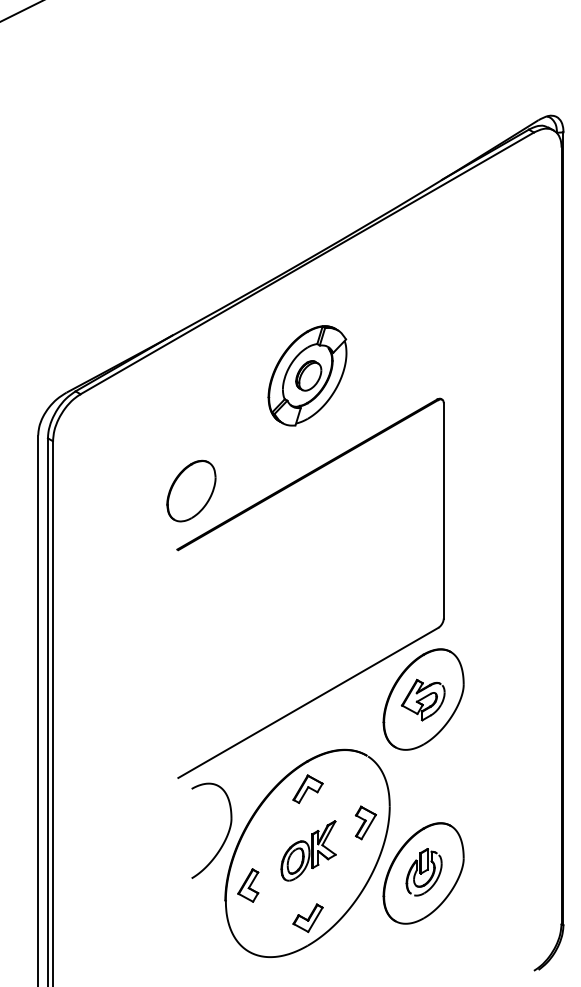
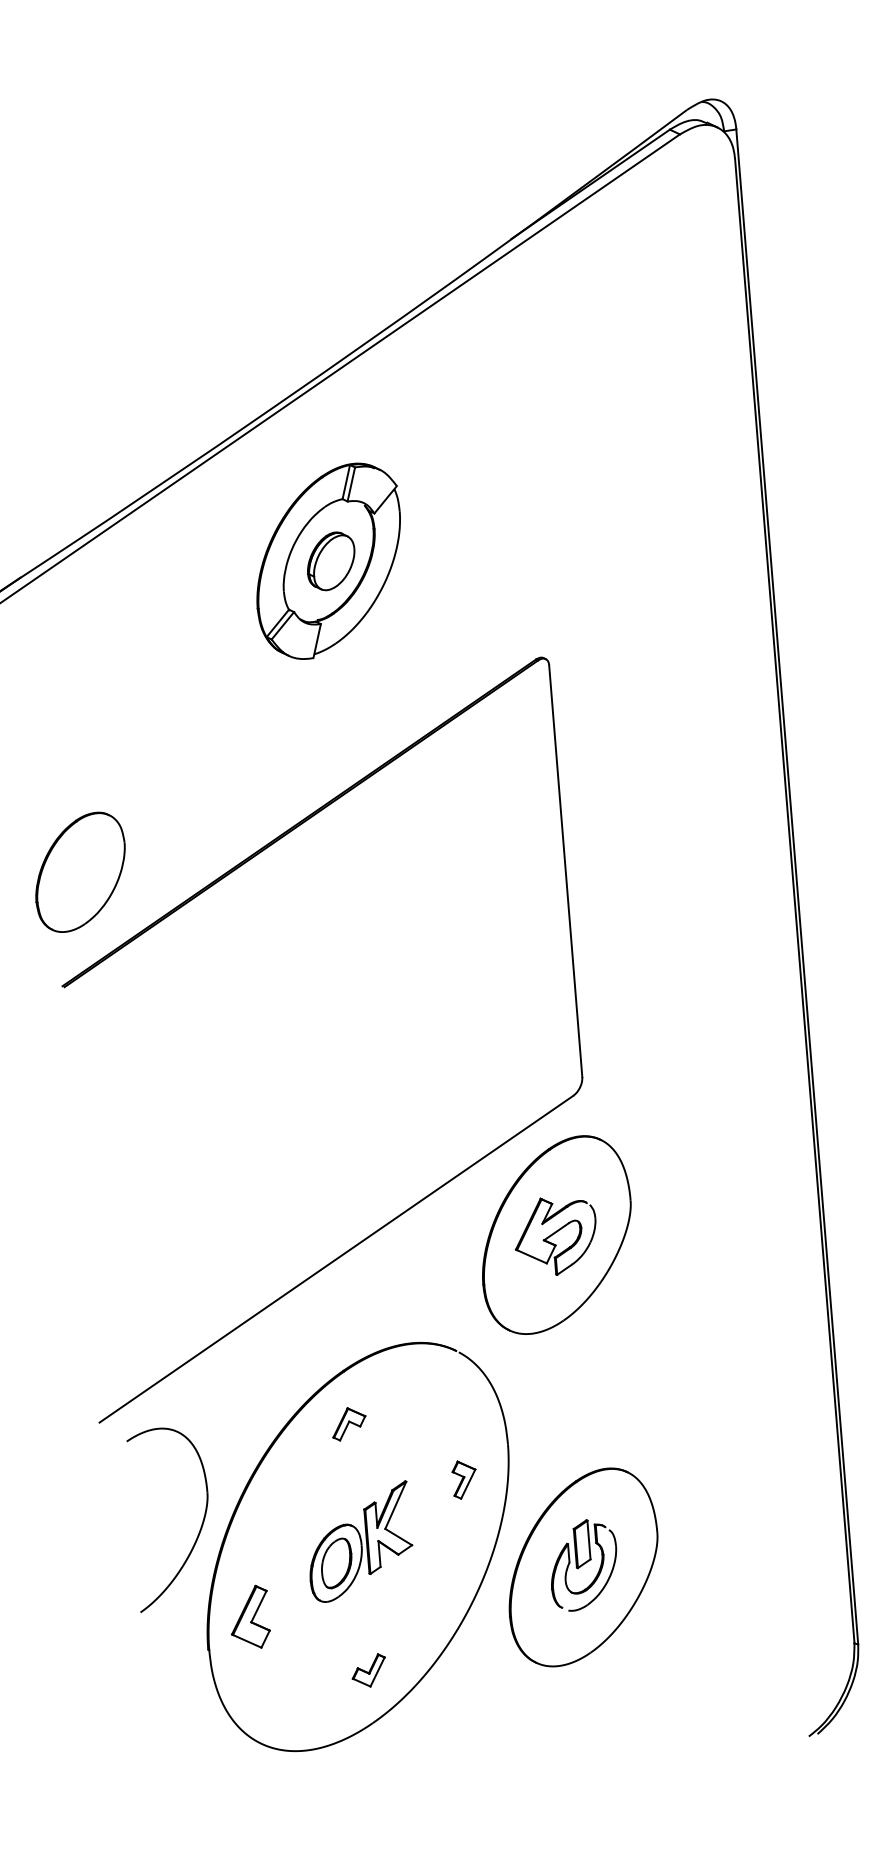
part: (307, 375) -> (328, 560), moved
part: (307, 788) -> (348, 1422), size x0.6
part: (365, 822) -> (464, 1478), size x0.6
part: (307, 918) -> (368, 1671), size x0.6

